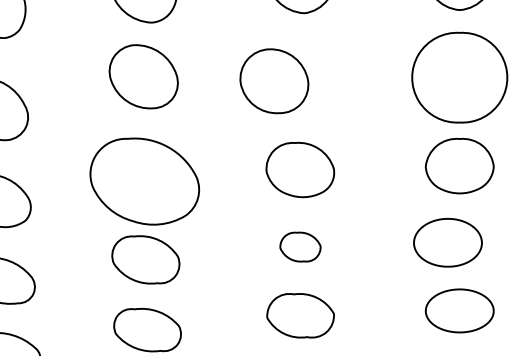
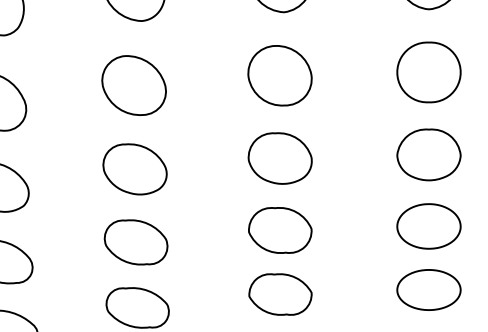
part: (143, 76) -> (133, 85), moved
part: (459, 77) -> (428, 72), size x0.71
part: (273, 81) -> (279, 75), moved
part: (144, 181) -> (134, 169), size x0.62
part: (447, 242) -> (428, 226), moved
part: (300, 247) -> (280, 230), size x1.67

